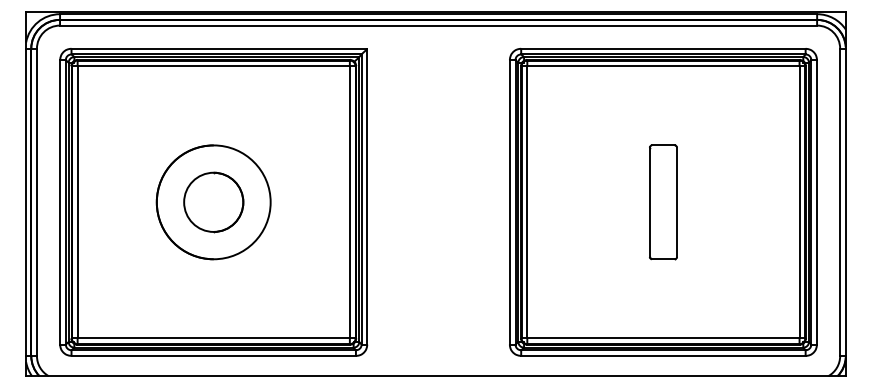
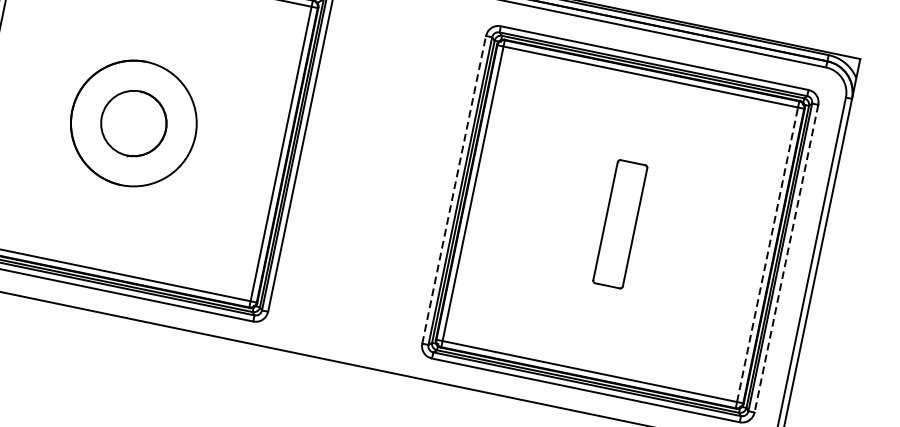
line: (509, 201) -> (453, 188), solid -> dashed
line: (799, 201) -> (767, 253), solid -> dashed
line: (817, 202) -> (786, 258), solid -> dashed

